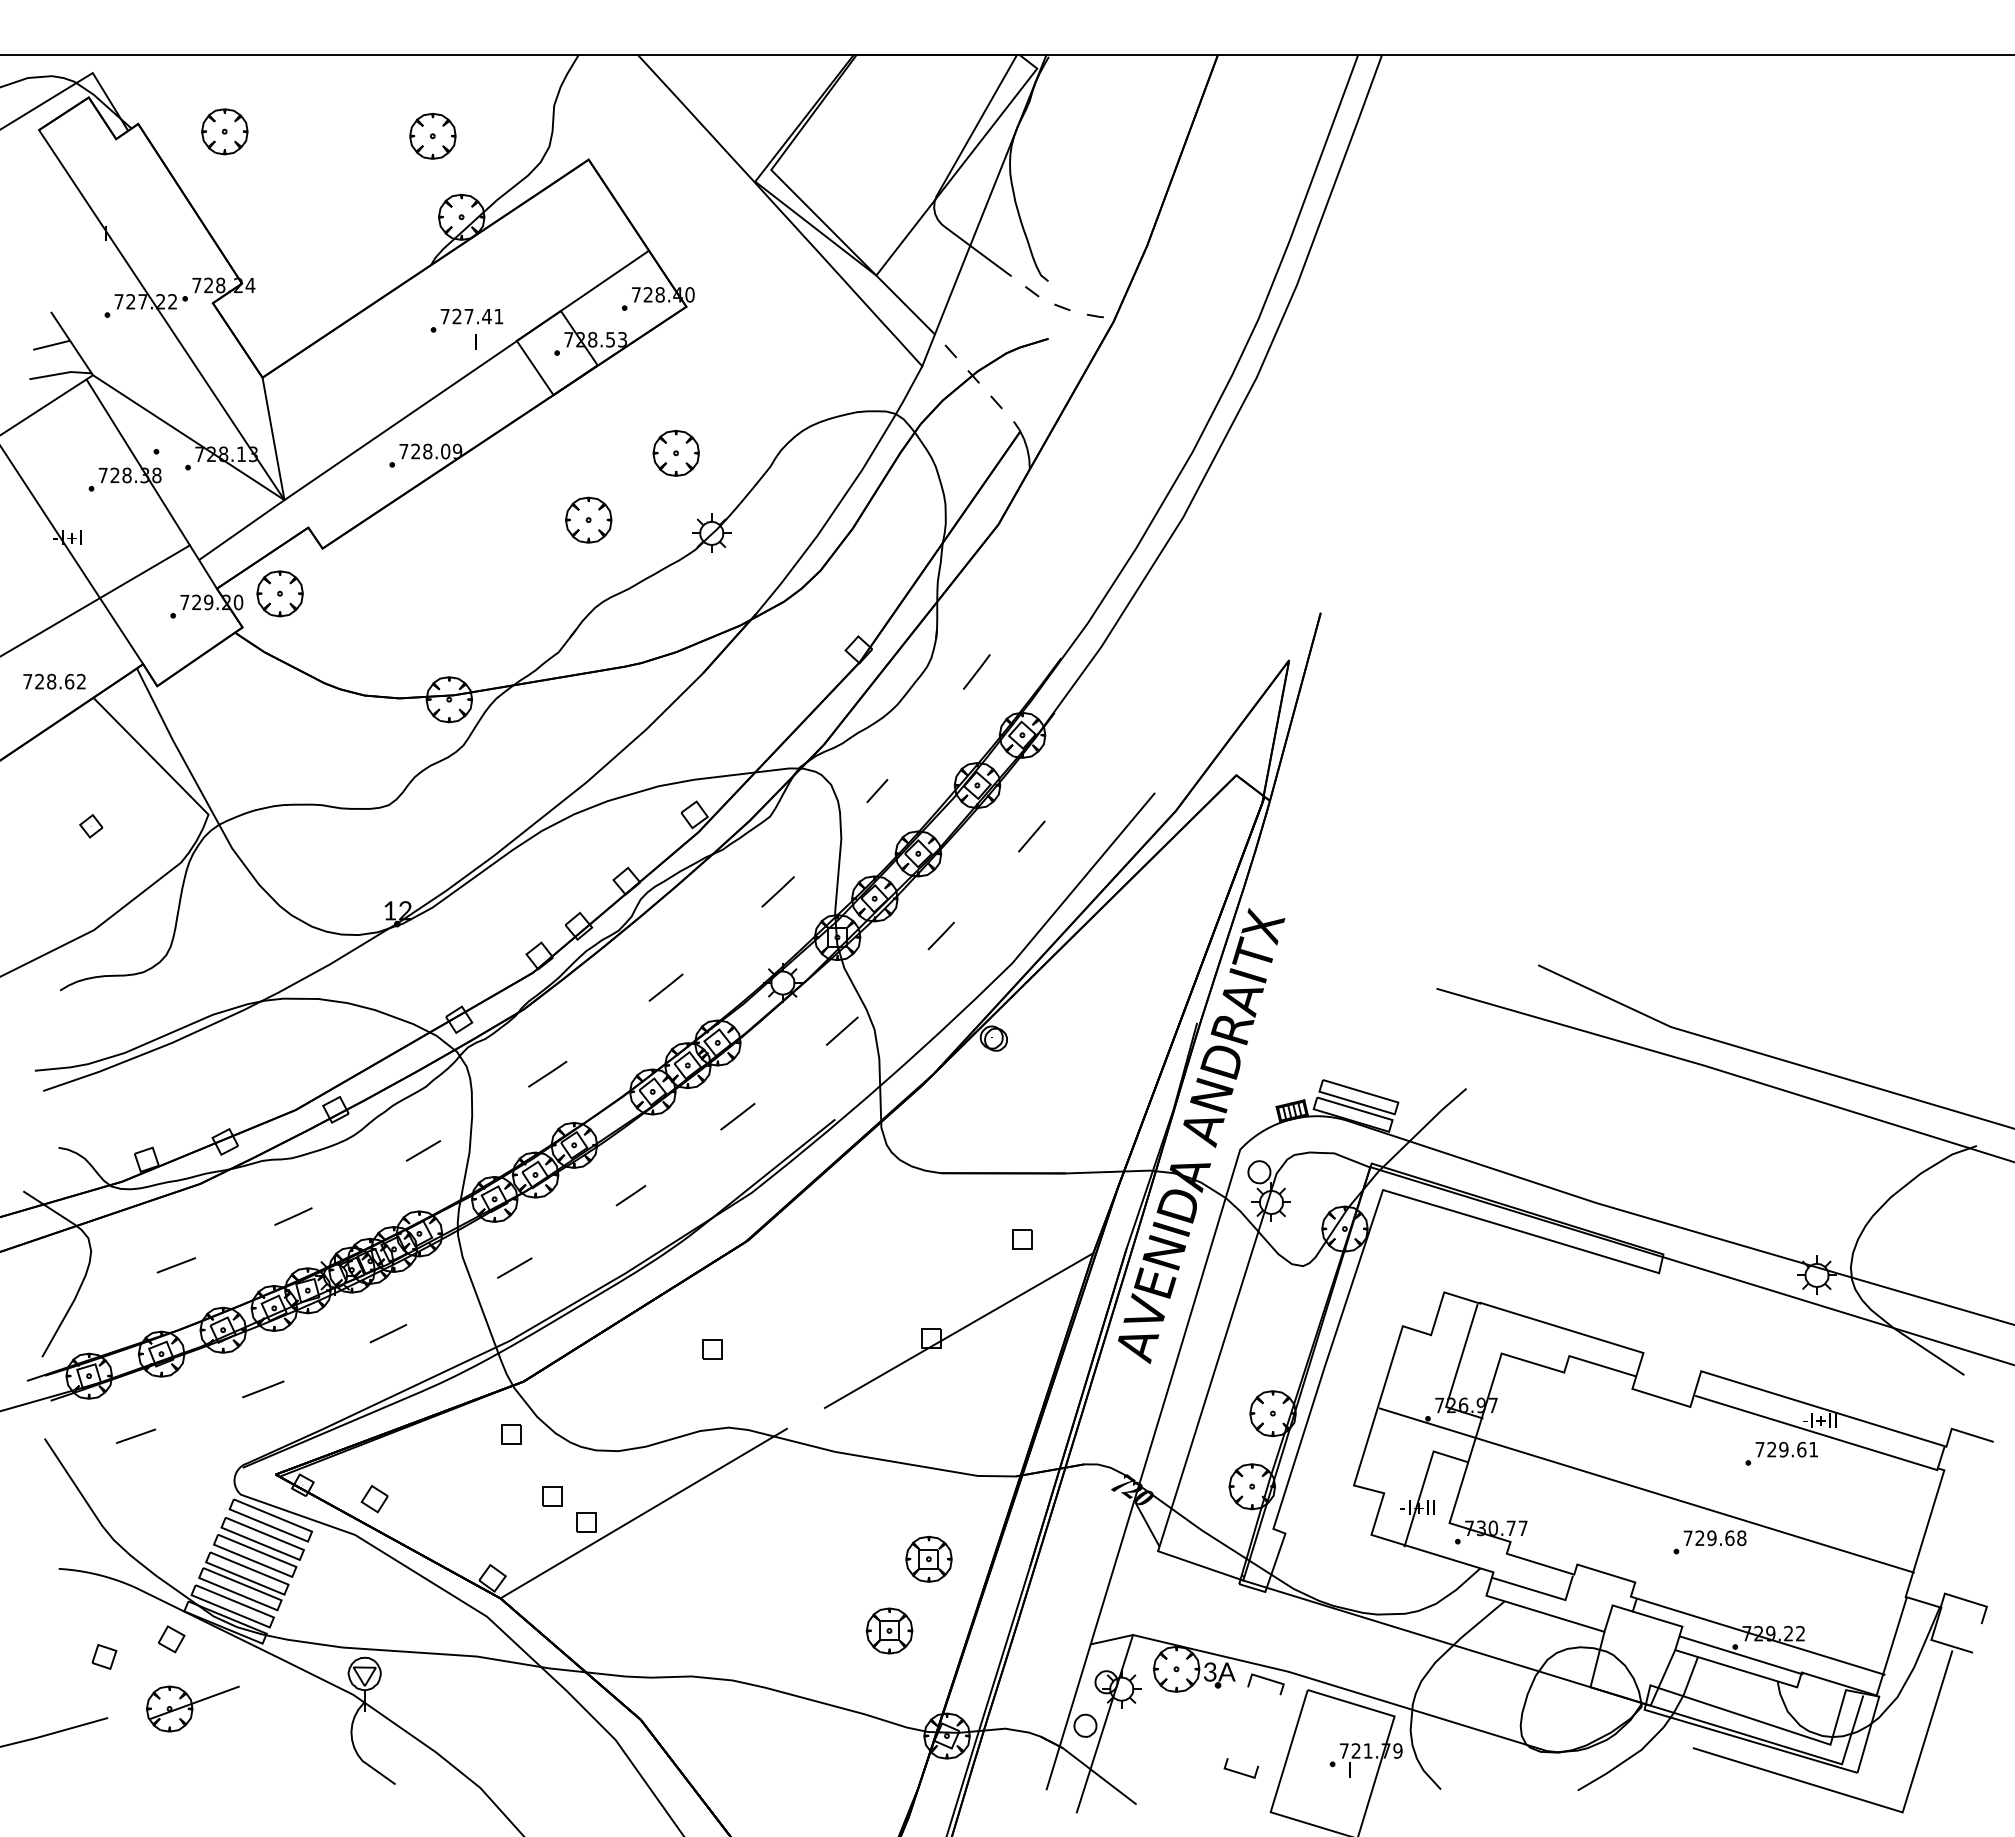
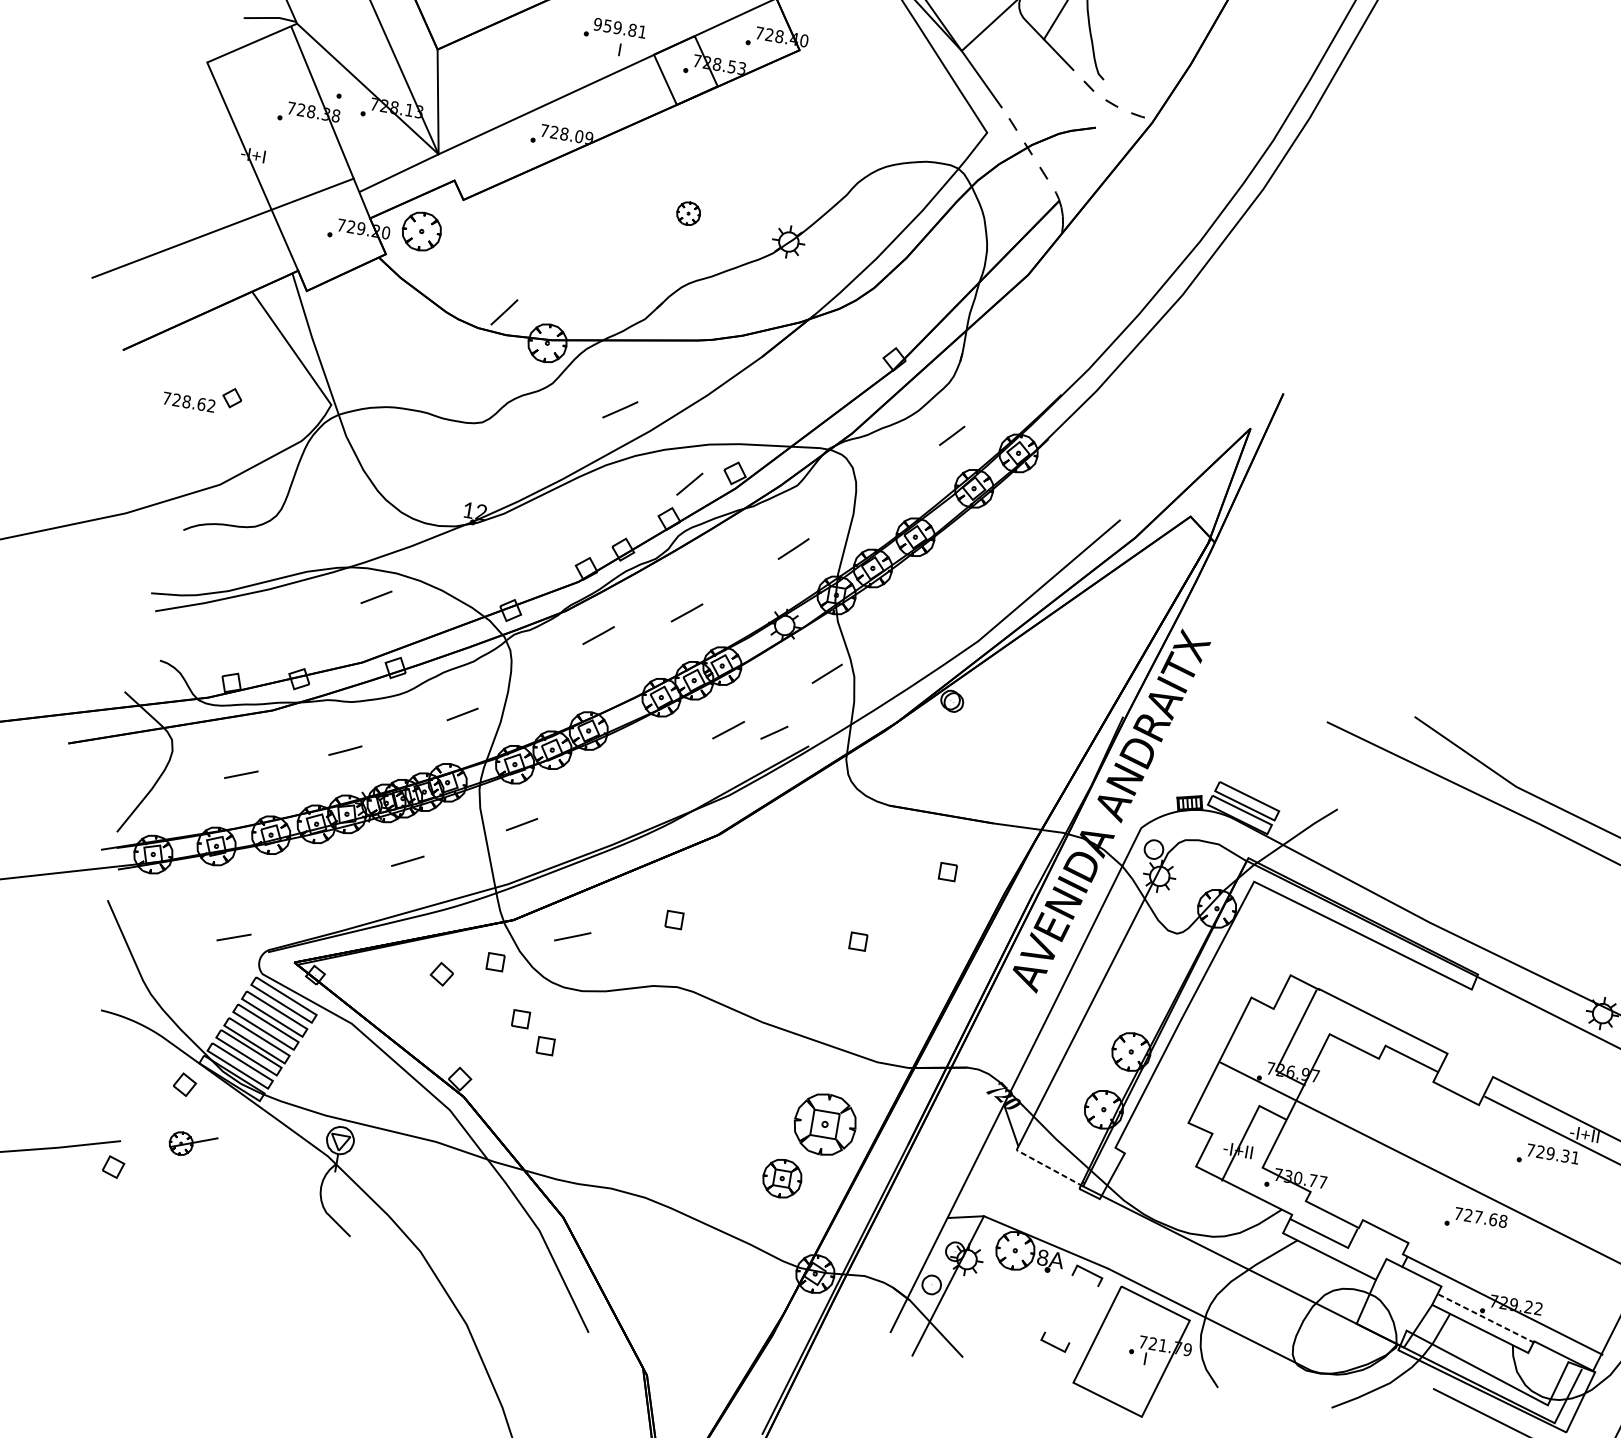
line: (946, 305) -> (1015, 85), removed
text: (465, 316) -> (614, 27), 727.41 -> 959.81
part: (675, 453) -> (769, 170), removed
part: (588, 519) -> (688, 213), size x0.6
line: (976, 671) -> (504, 311), moved
text: (54, 681) -> (189, 402), moved
line: (877, 791) -> (890, 479), removed
line: (1031, 836) -> (689, 484), moved
line: (940, 935) -> (951, 435), moved
line: (299, 1030) -> (376, 596), added
line: (566, 1031) -> (598, 635), added
line: (547, 1073) -> (620, 409), moved
line: (630, 1195) -> (774, 732), moved
line: (958, 1330) -> (881, 938), removed
line: (263, 1389) -> (572, 936), moved
line: (135, 1435) -> (233, 936), moved
text: (1801, 1449) -> (1565, 1156), 729.61 -> 729.31
part: (374, 1499) -> (441, 974), moved
line: (643, 1513) -> (594, 1046), removed
text: (1711, 1538) -> (1478, 1217), 729.68 -> 727.68
part: (928, 1559) -> (824, 1124), size x1.6
line: (1200, 1565) -> (1049, 1167), solid -> dashed
line: (1741, 1655) -> (1486, 1318), solid -> dashed
part: (104, 1656) -> (113, 1166), moved
text: (1210, 1672) -> (1043, 1258), 3A -> 8A
part: (192, 1708) -> (192, 1145), size x0.6

